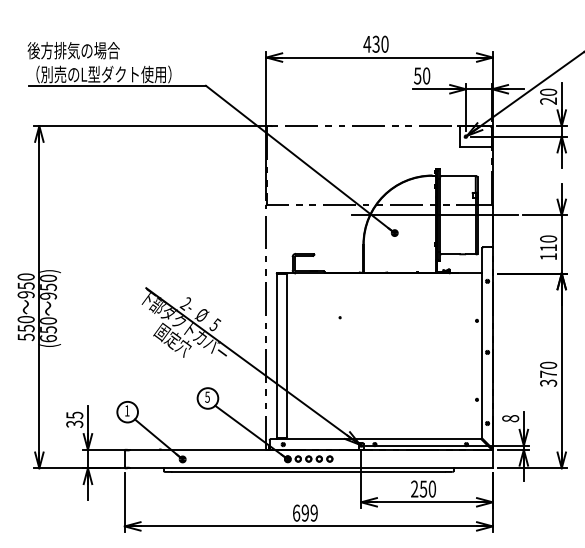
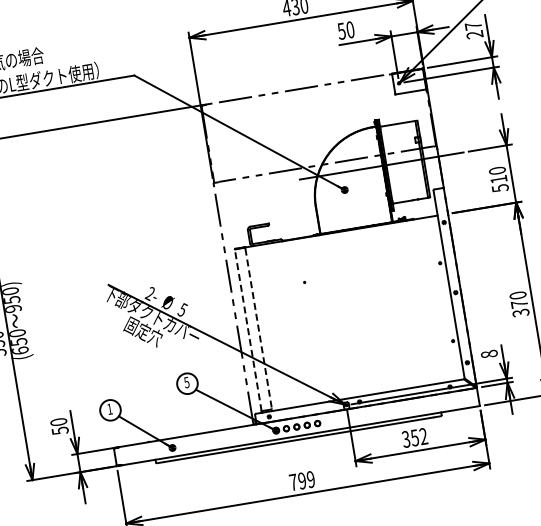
text: (548, 91) -> (473, 25), 20 -> 27
text: (548, 256) -> (500, 188), 110 -> 510
line: (276, 355) -> (248, 330), solid -> dashed
line: (287, 355) -> (258, 328), solid -> dashed
text: (74, 419) -> (59, 426), 35 -> 50
text: (423, 488) -> (414, 437), 250 -> 352
text: (296, 512) -> (293, 481), 699 -> 799

